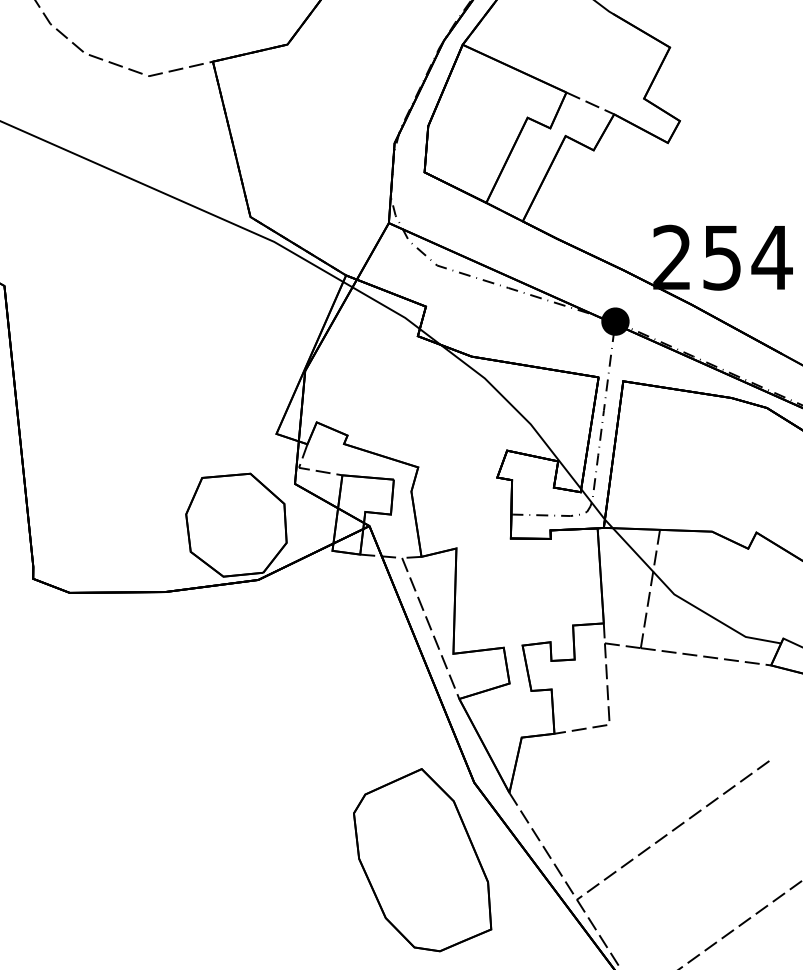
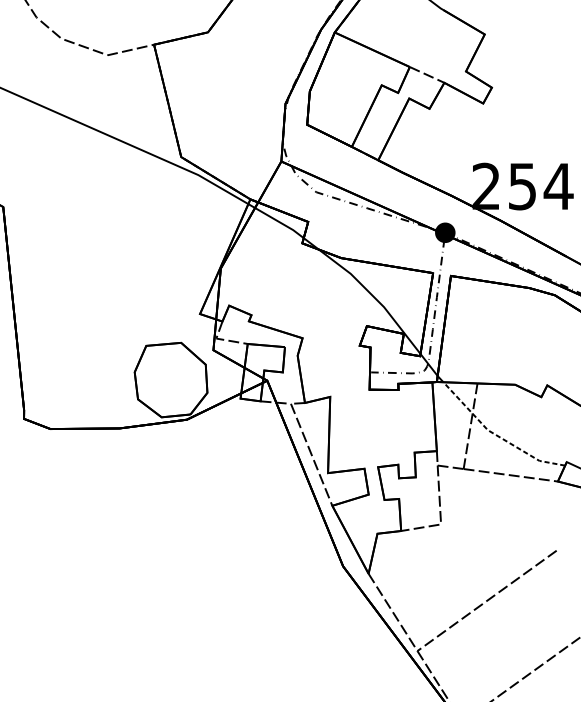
line: (686, 601) -> (496, 435), solid -> dashed
part: (422, 860) -> (305, 622), removed

